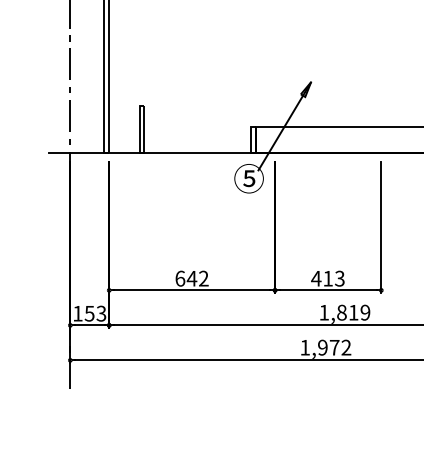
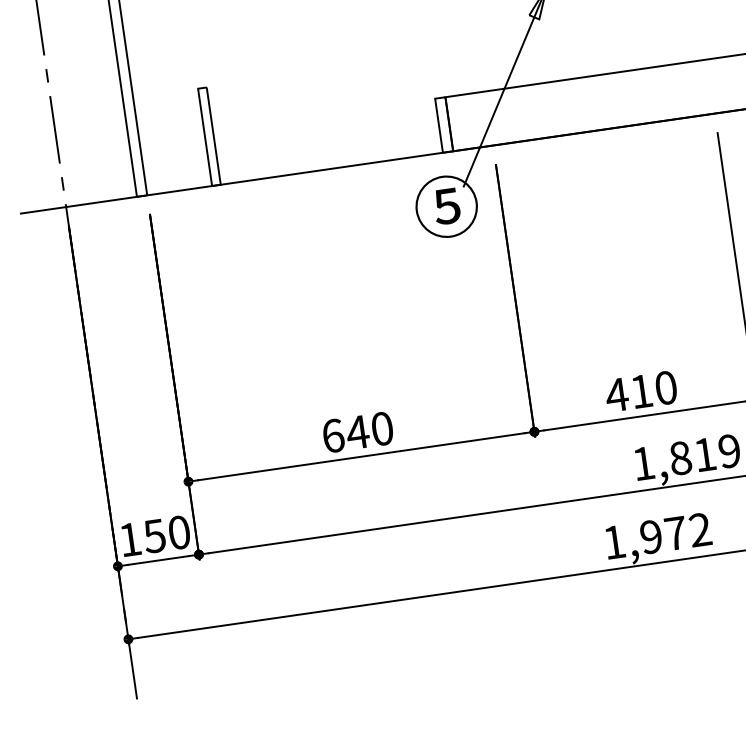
text: (203, 278) -> (381, 428), 642 -> 640
text: (339, 278) -> (665, 387), 413 -> 410
text: (101, 313) -> (179, 532), 153 -> 150

